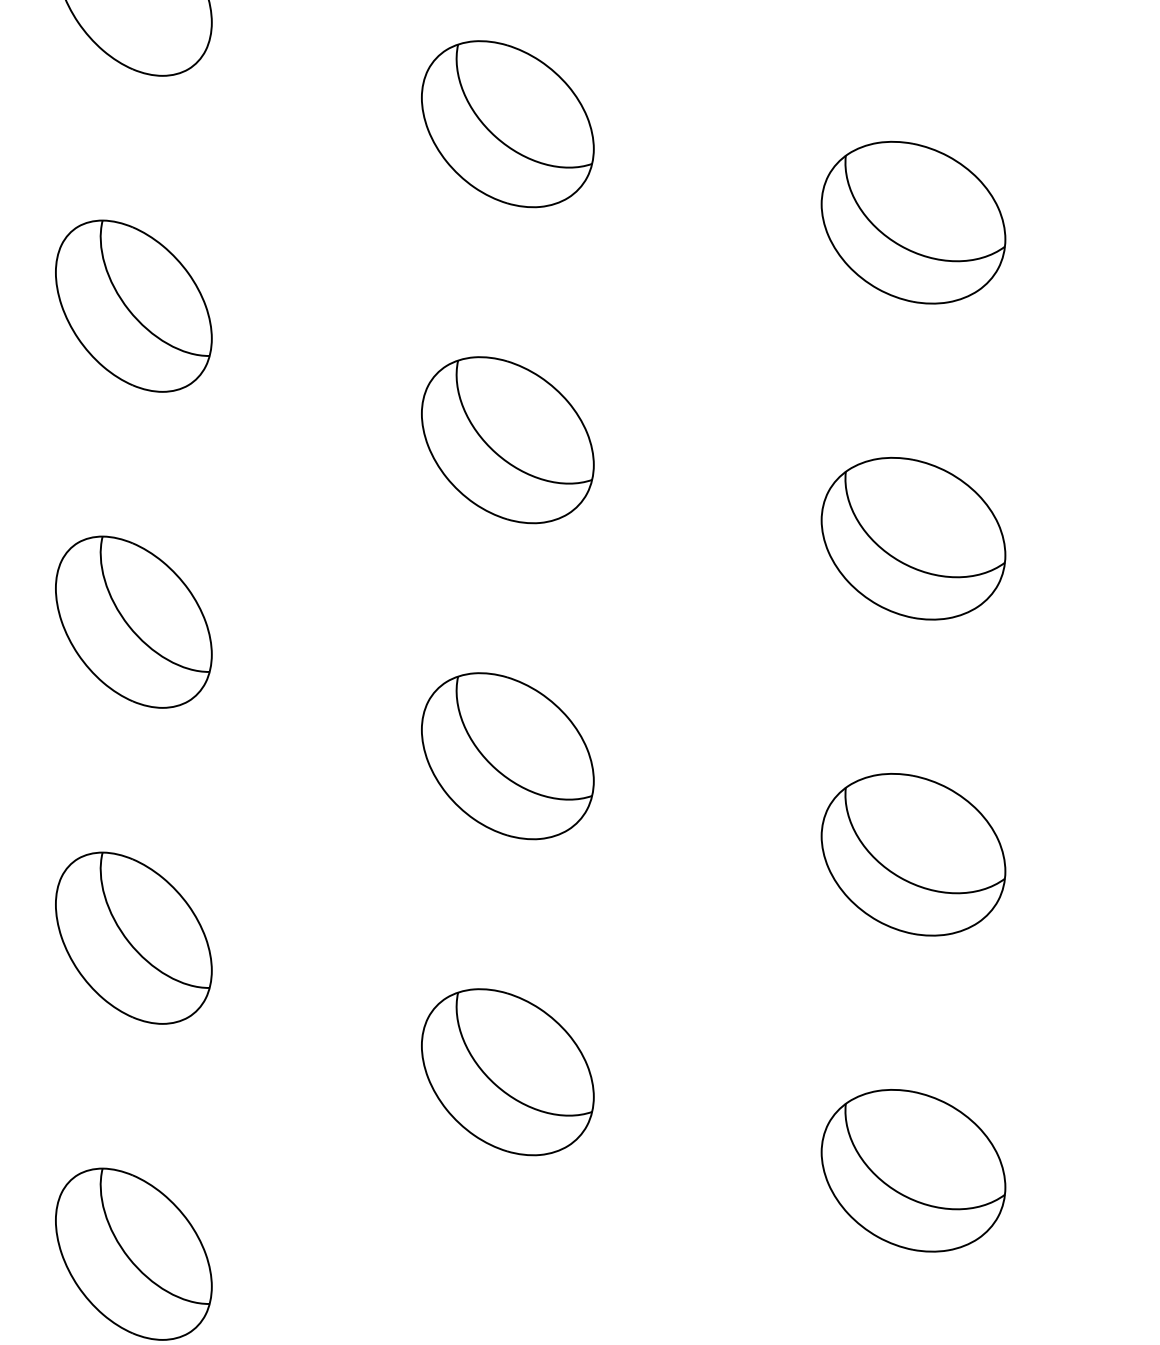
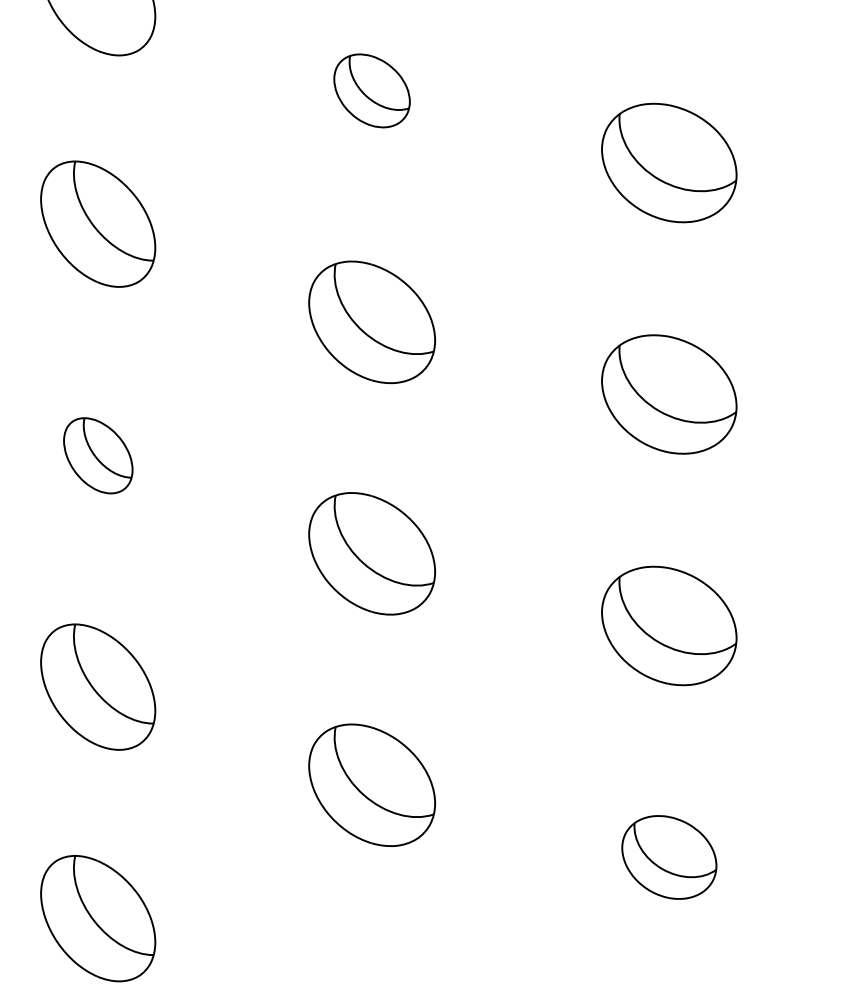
part: (506, 123) -> (371, 90), size x0.6
part: (134, 621) -> (98, 455), size x0.6
part: (913, 1170) -> (669, 857), size x0.7

